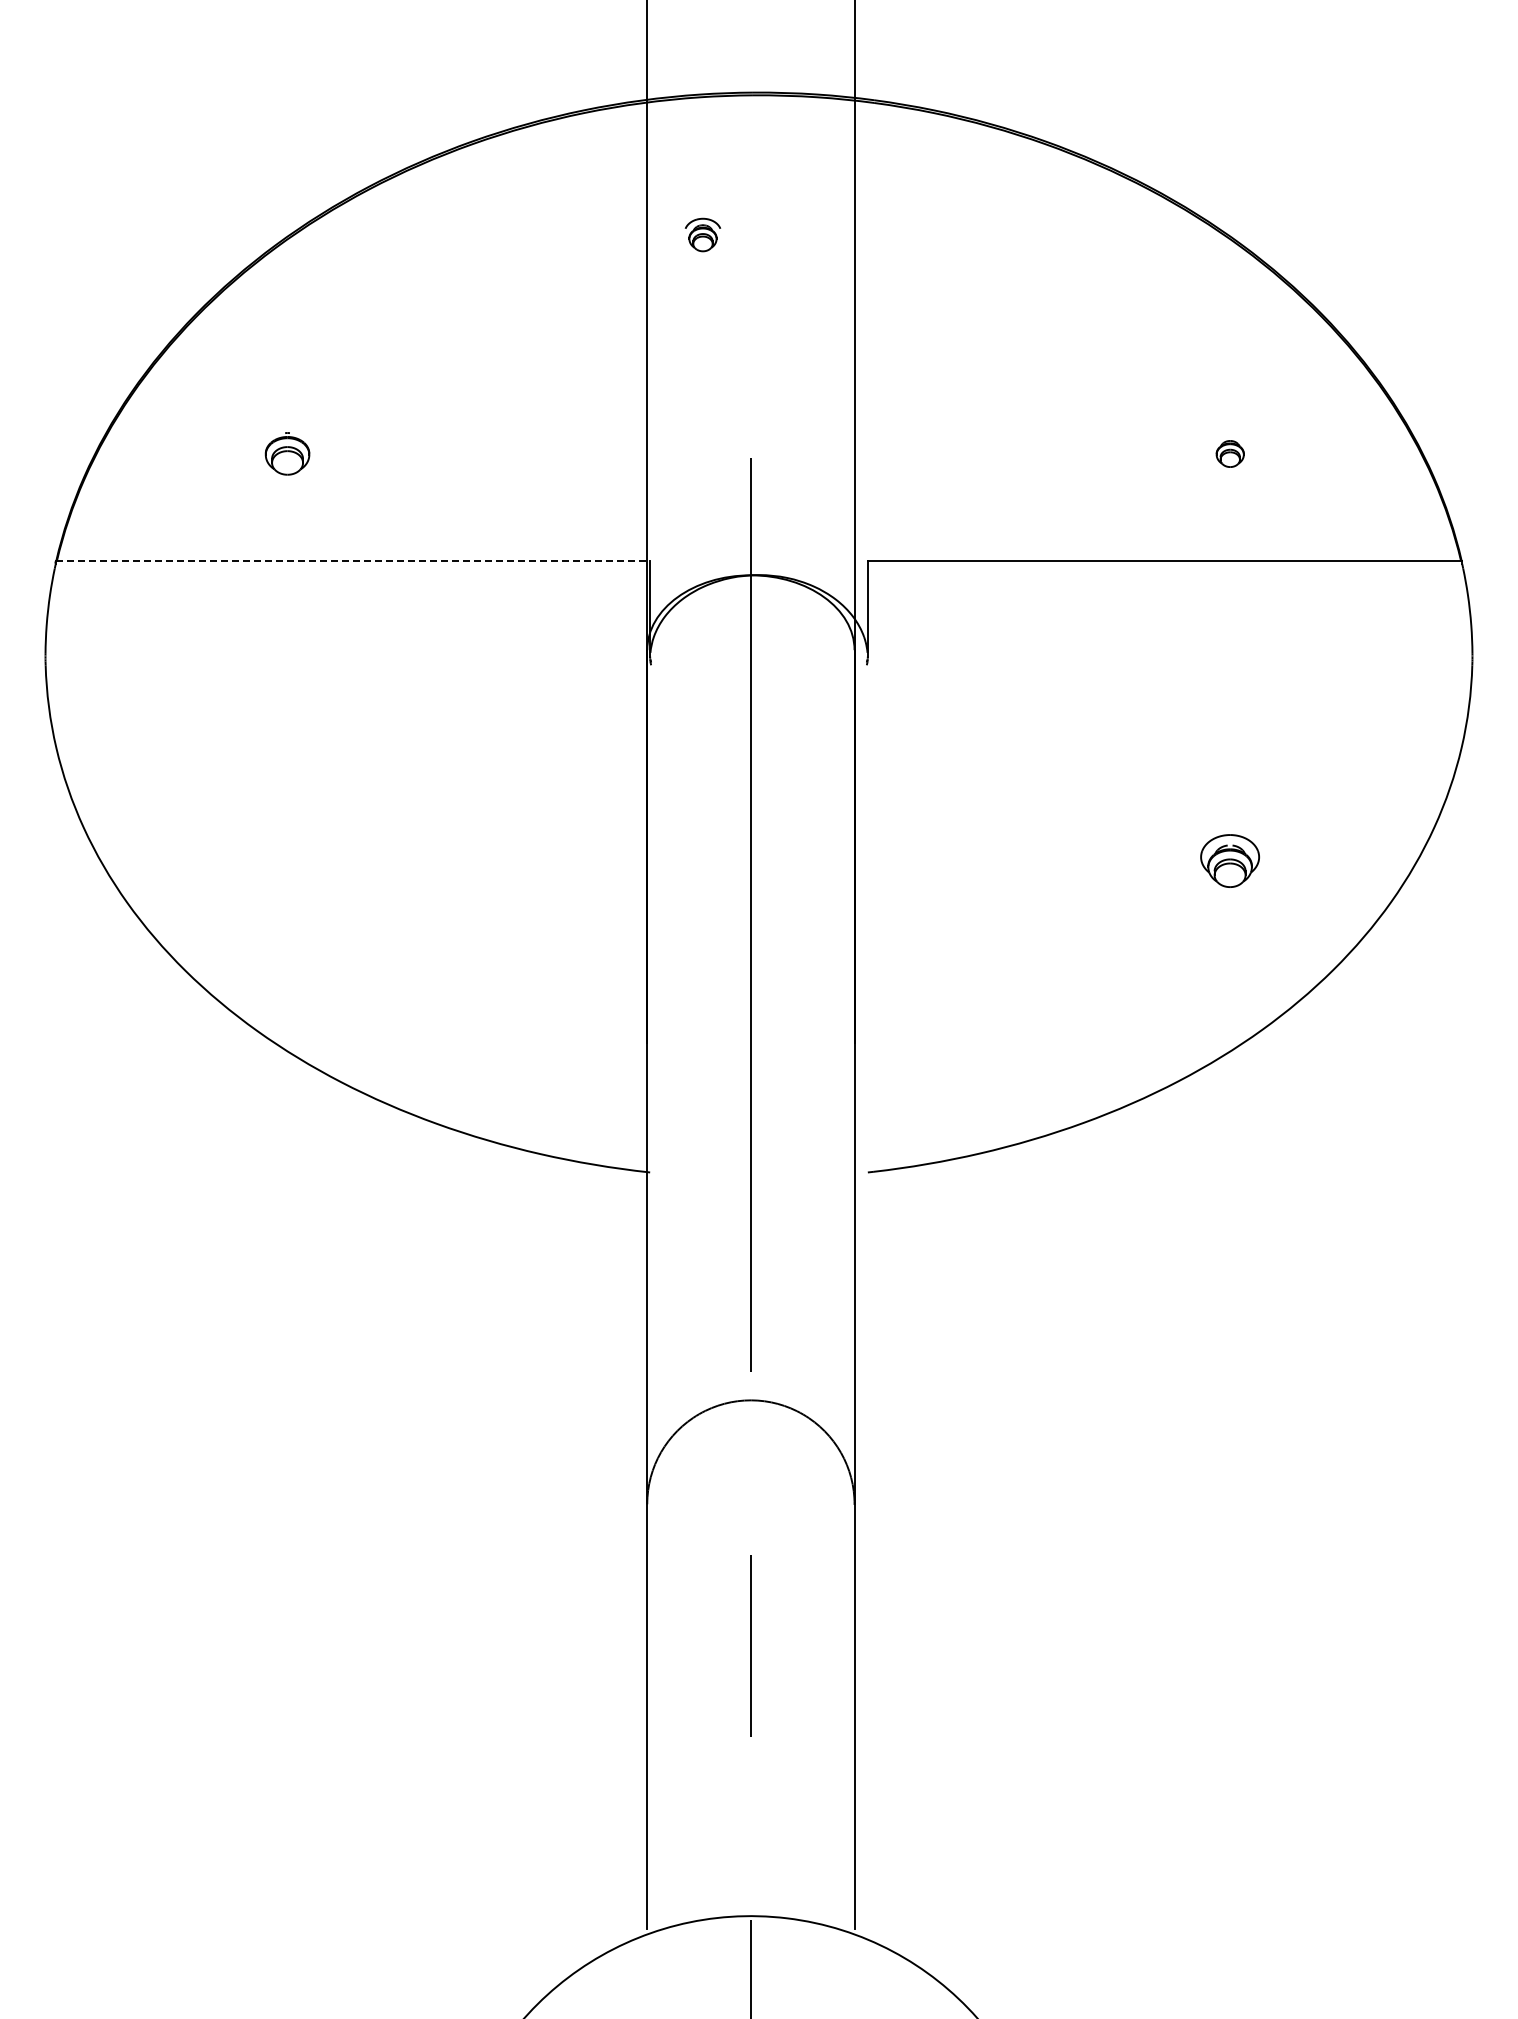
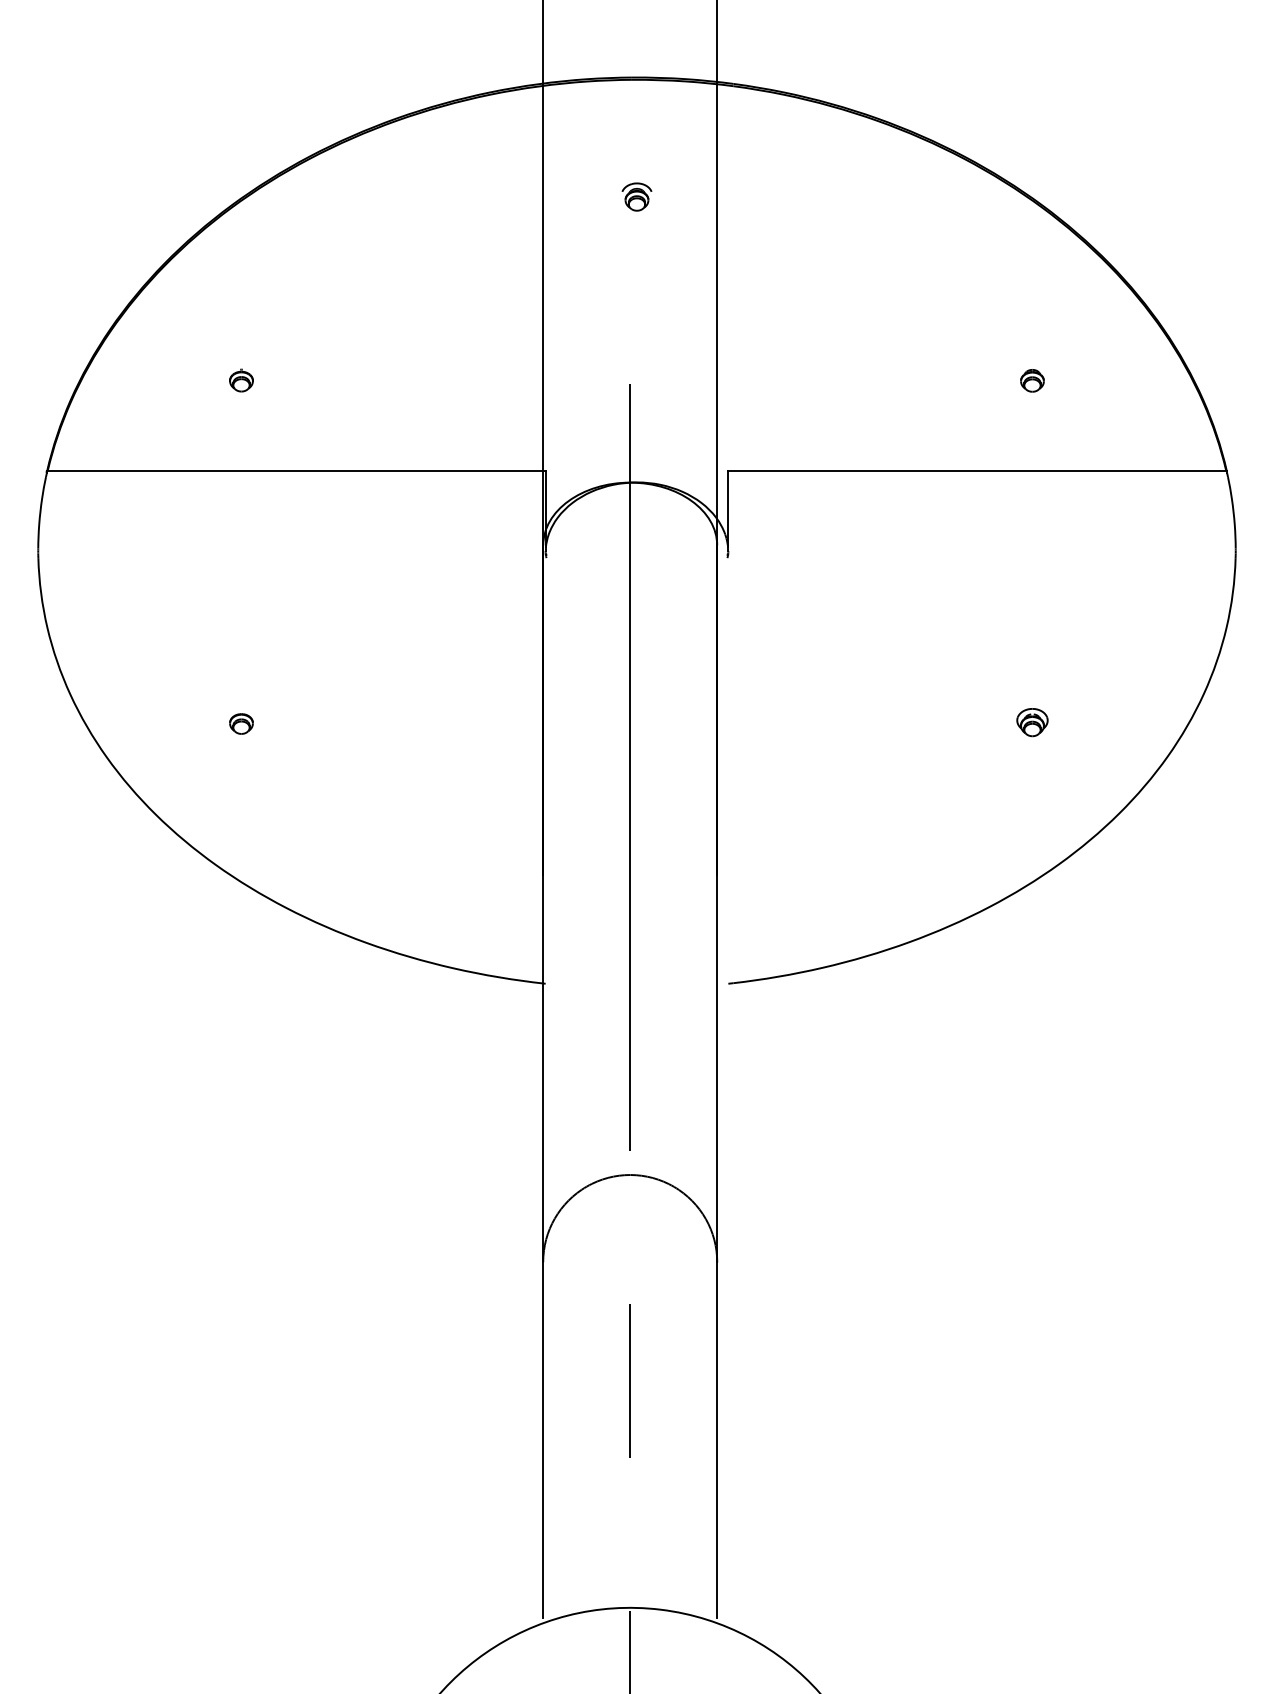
part: (702, 234) -> (636, 196), moved
part: (287, 453) -> (241, 380), size x0.62
line: (353, 561) -> (296, 471), dashed -> solid
part: (1230, 861) -> (1032, 722), size x0.62
part: (287, 862) -> (241, 723), added

